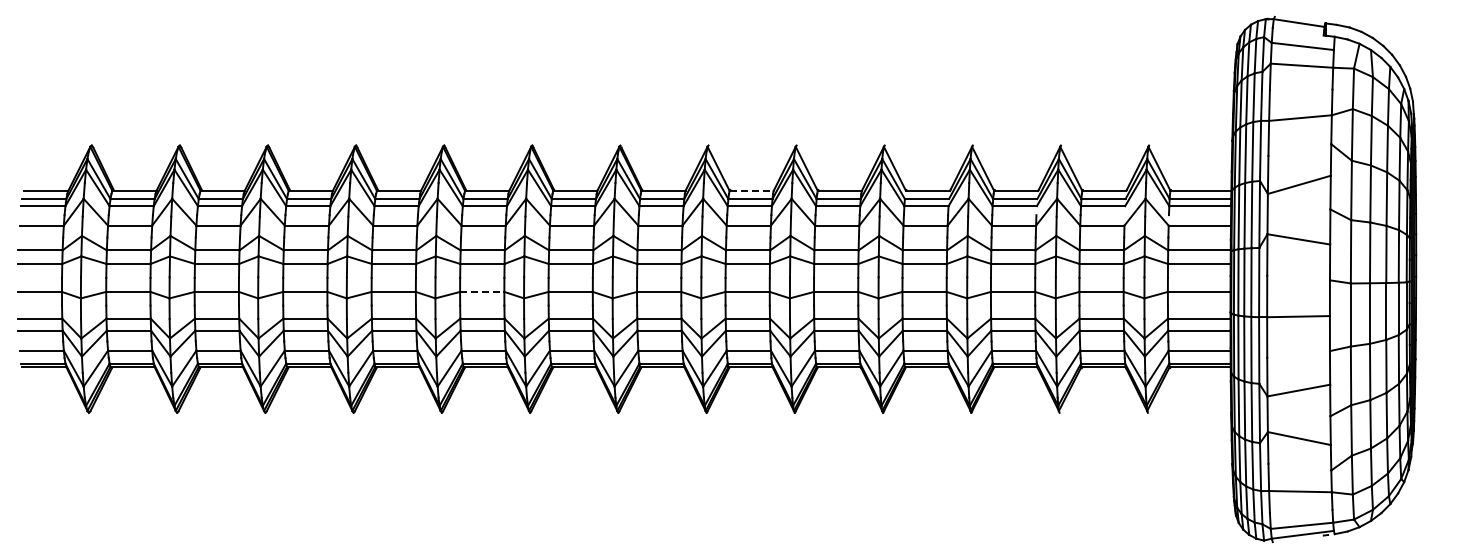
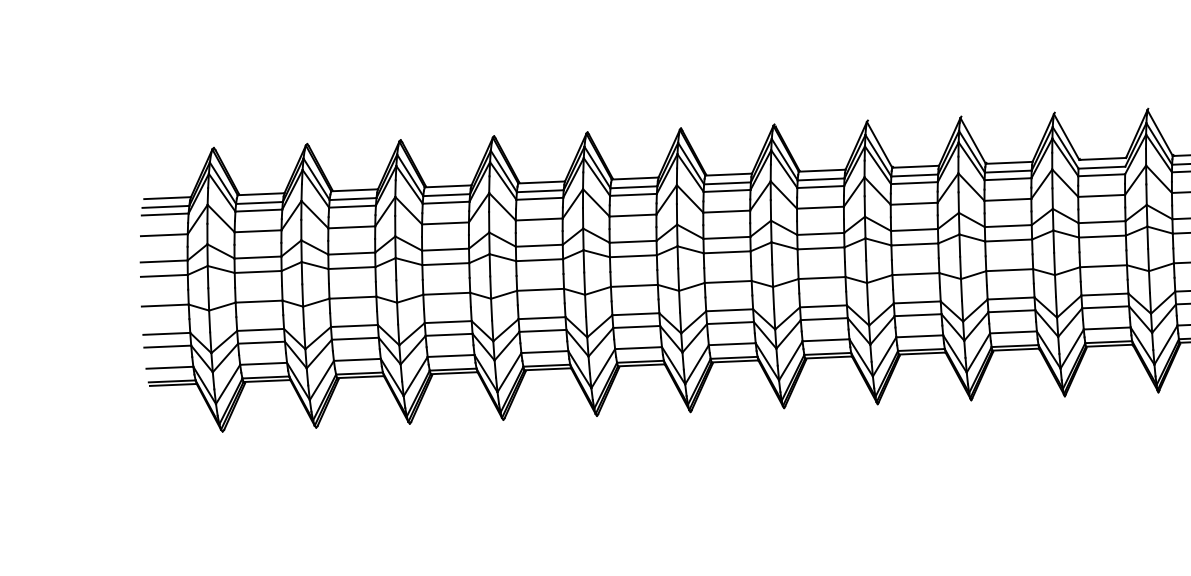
line: (752, 190) -> (916, 166), dashed -> solid
line: (482, 291) -> (634, 285), dashed -> solid

